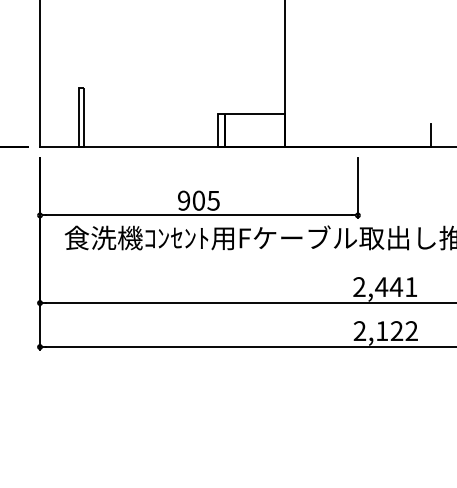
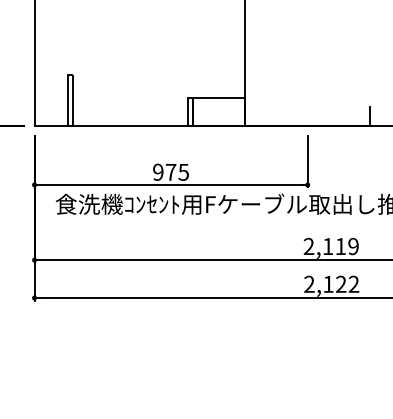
text: (198, 200) -> (170, 172), 905 -> 975
text: (396, 287) -> (340, 246), 2,441 -> 2,119

